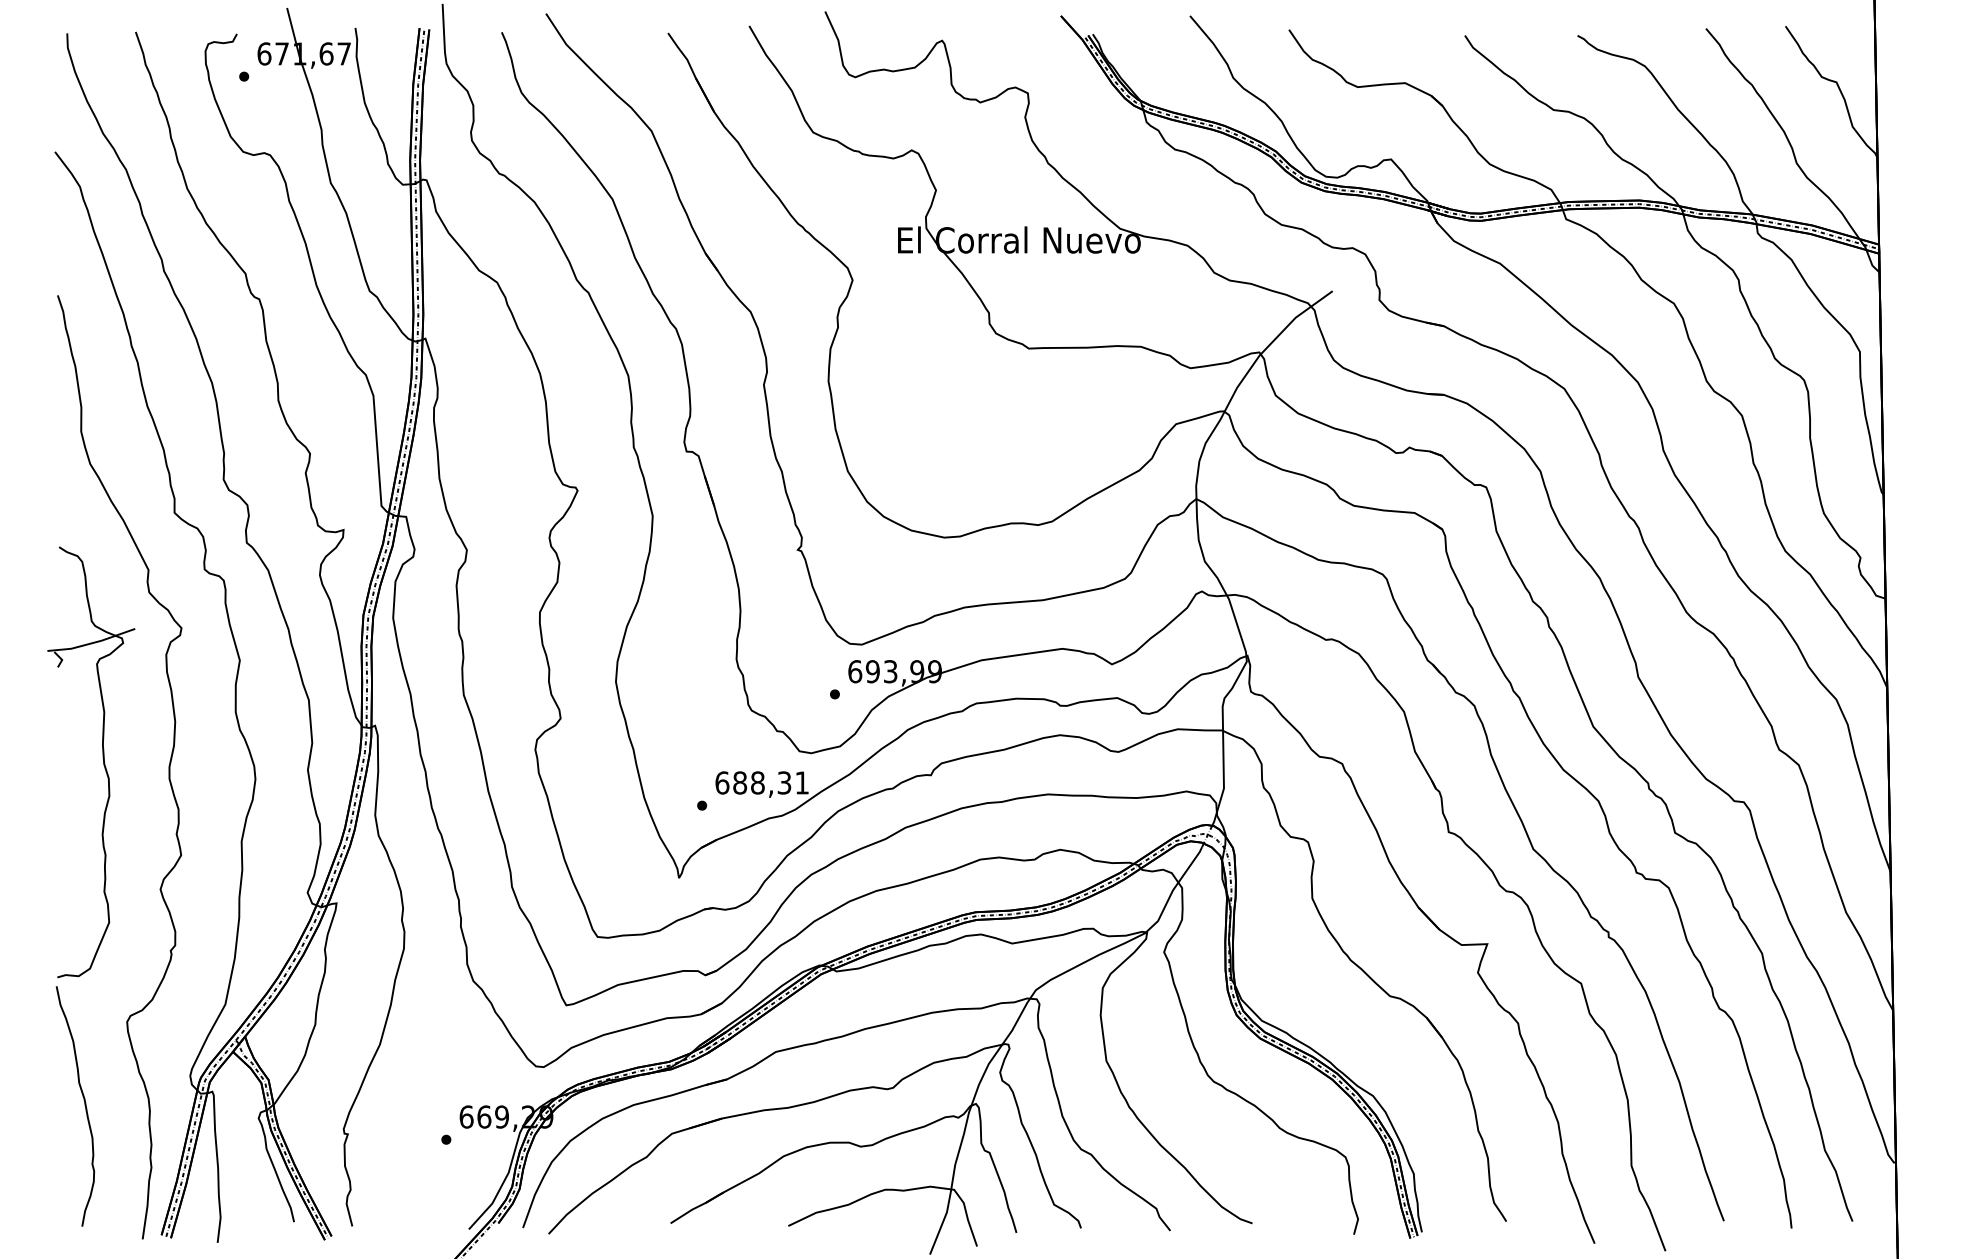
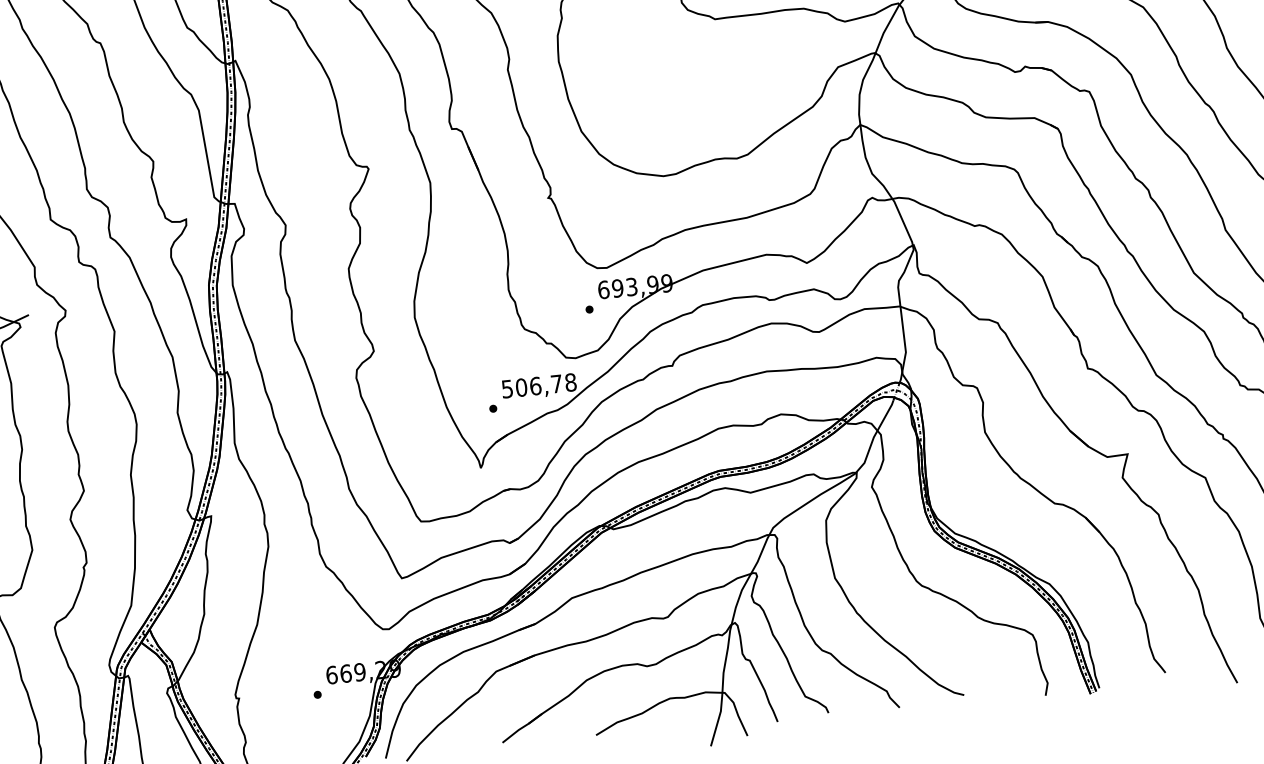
text: (762, 782) -> (539, 385), 688,31 -> 506,78

